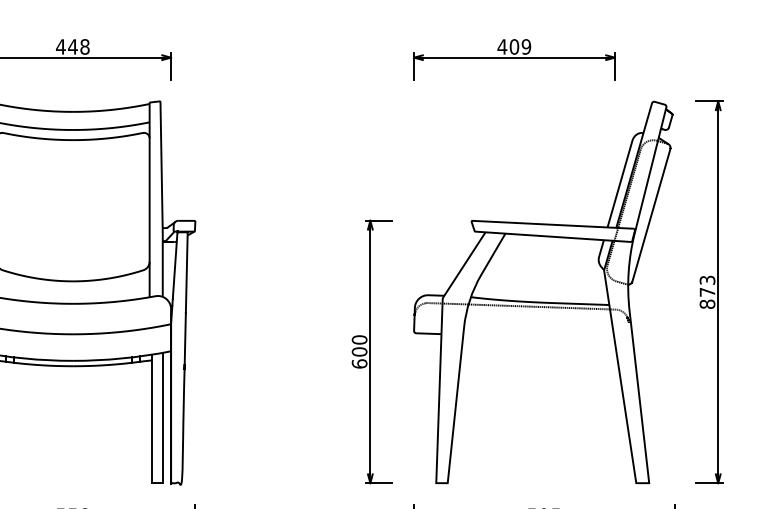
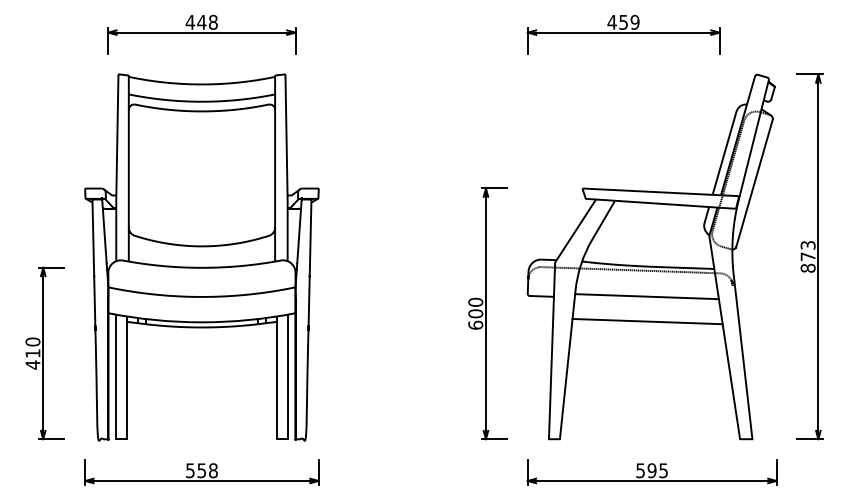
text: (514, 46) -> (623, 21), 409 -> 459
line: (538, 333) -> (646, 296), added
line: (539, 359) -> (647, 321), added

